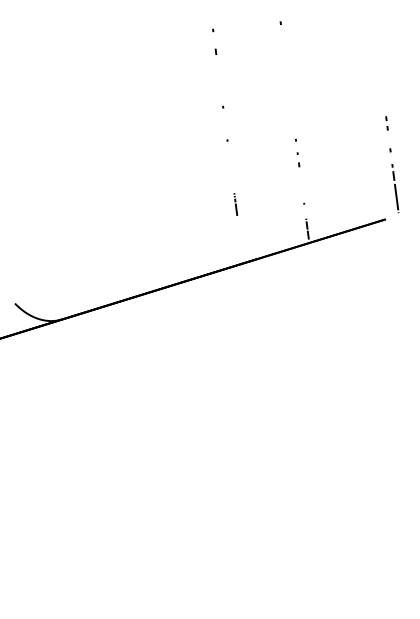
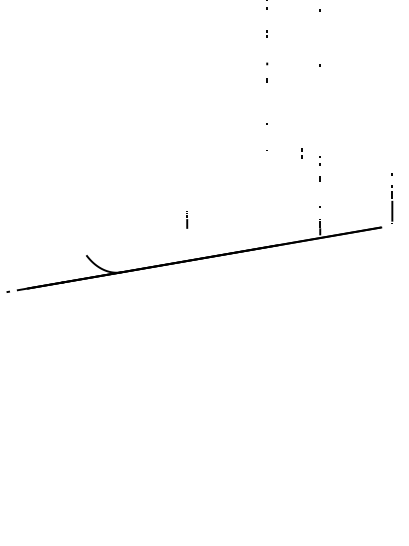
part: (385, 123) -> (301, 153), moved
part: (297, 159) -> (319, 172), size x1.6
line: (236, 204) -> (187, 219), moved

